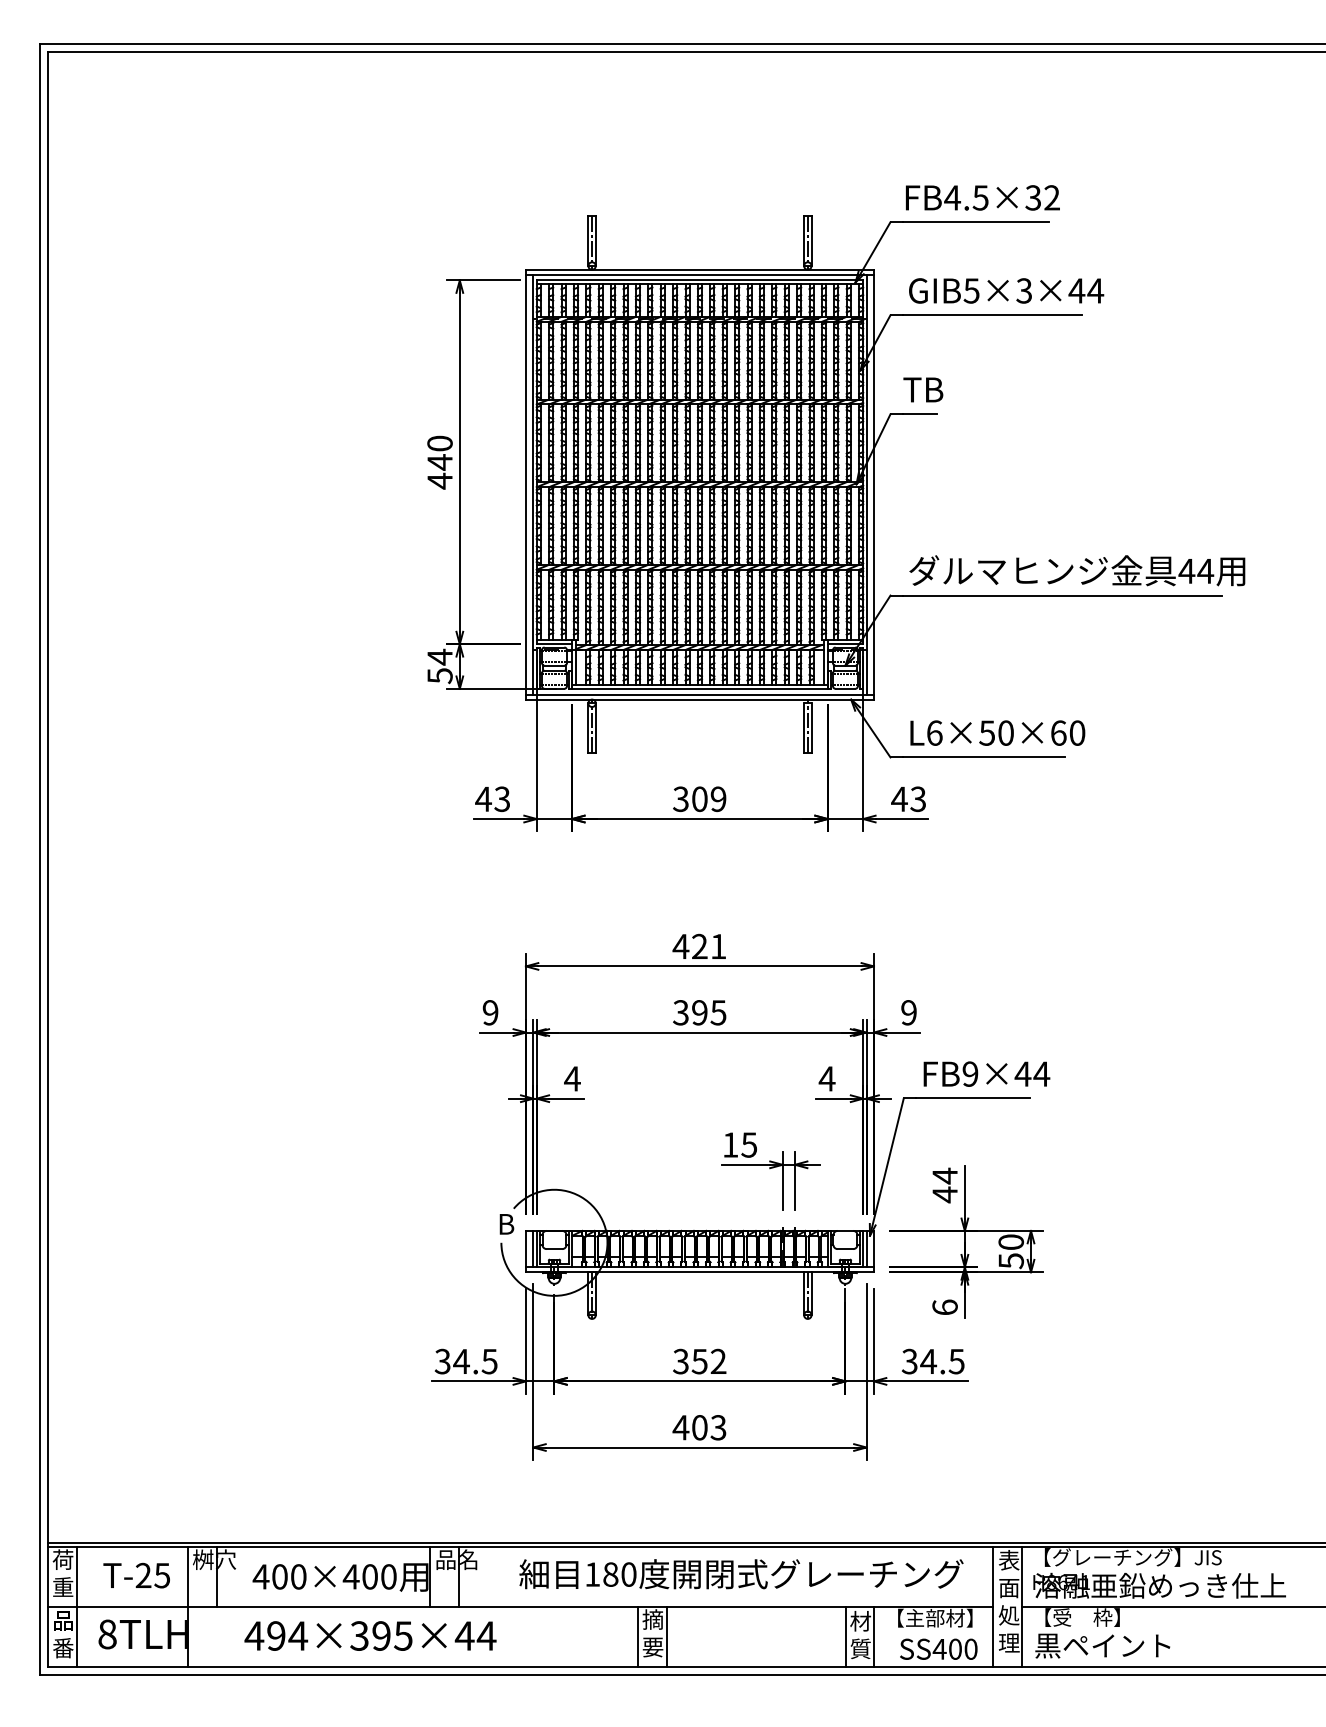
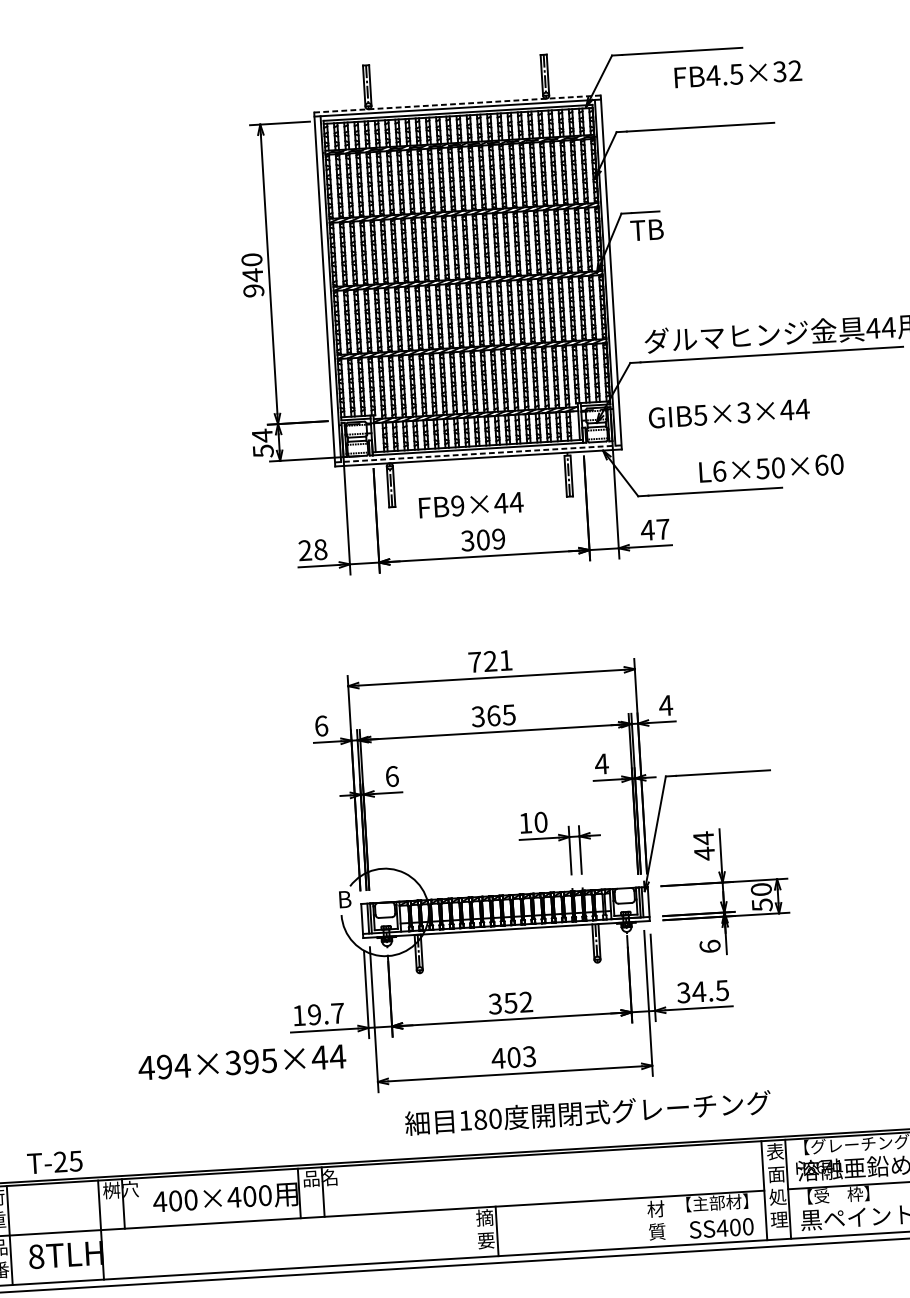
text: (982, 197) -> (737, 73), moved
line: (700, 269) -> (457, 103), solid -> dashed
text: (1006, 290) -> (729, 413), moved
text: (923, 389) -> (647, 229), moved
text: (439, 480) -> (253, 290), 440 -> 940
line: (700, 694) -> (478, 453), solid -> dashed
text: (997, 732) -> (771, 467), moved
text: (492, 798) -> (312, 549), 43 -> 28
text: (918, 799) -> (663, 529), 43 -> 47
text: (680, 946) -> (474, 662), 421 -> 721
text: (490, 1012) -> (321, 725), 9 -> 6
text: (699, 1012) -> (493, 715), 395 -> 365
text: (908, 1012) -> (665, 705), 9 -> 4
text: (986, 1073) -> (470, 504), moved
text: (572, 1078) -> (392, 776), 4 -> 6
text: (749, 1144) -> (541, 821), 15 -> 10
text: (465, 1361) -> (317, 1014), 34.5 -> 19.7
text: (741, 1574) -> (588, 1113), moved
text: (136, 1575) -> (54, 1162), moved
text: (370, 1635) -> (242, 1061), moved
line: (637, 1636) -> (472, 1232), removed
line: (845, 1636) -> (644, 1222), removed
line: (874, 1636) -> (668, 1220), removed

